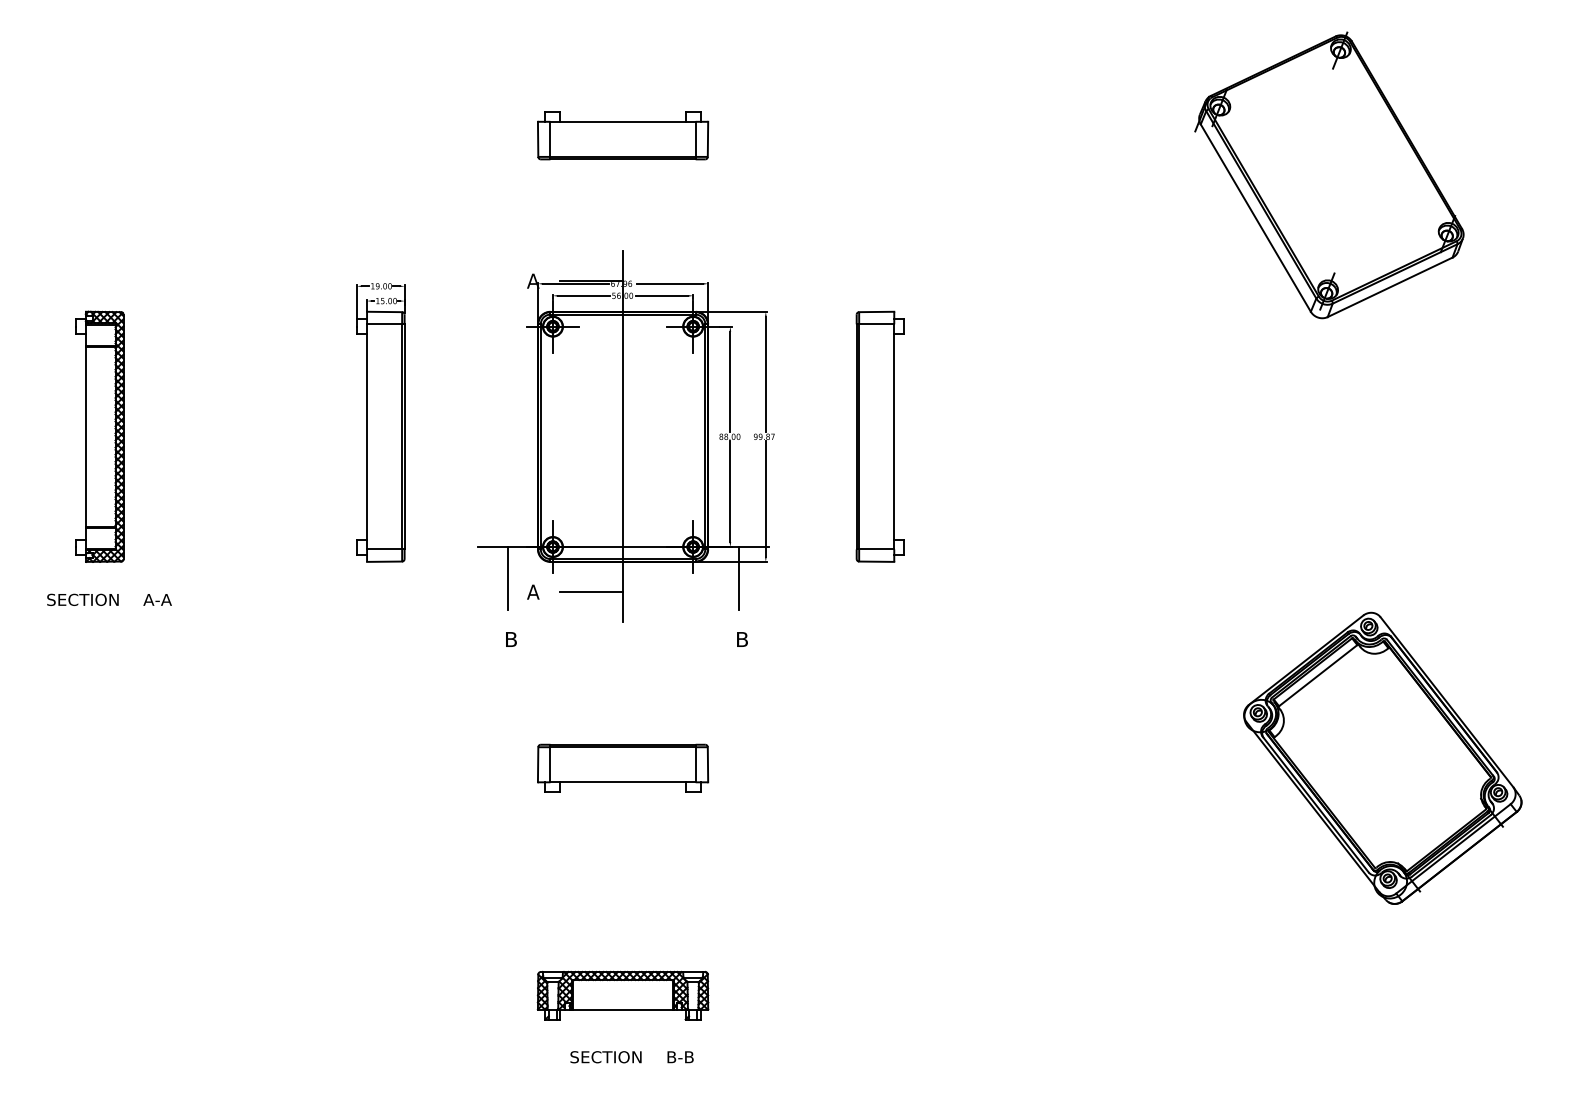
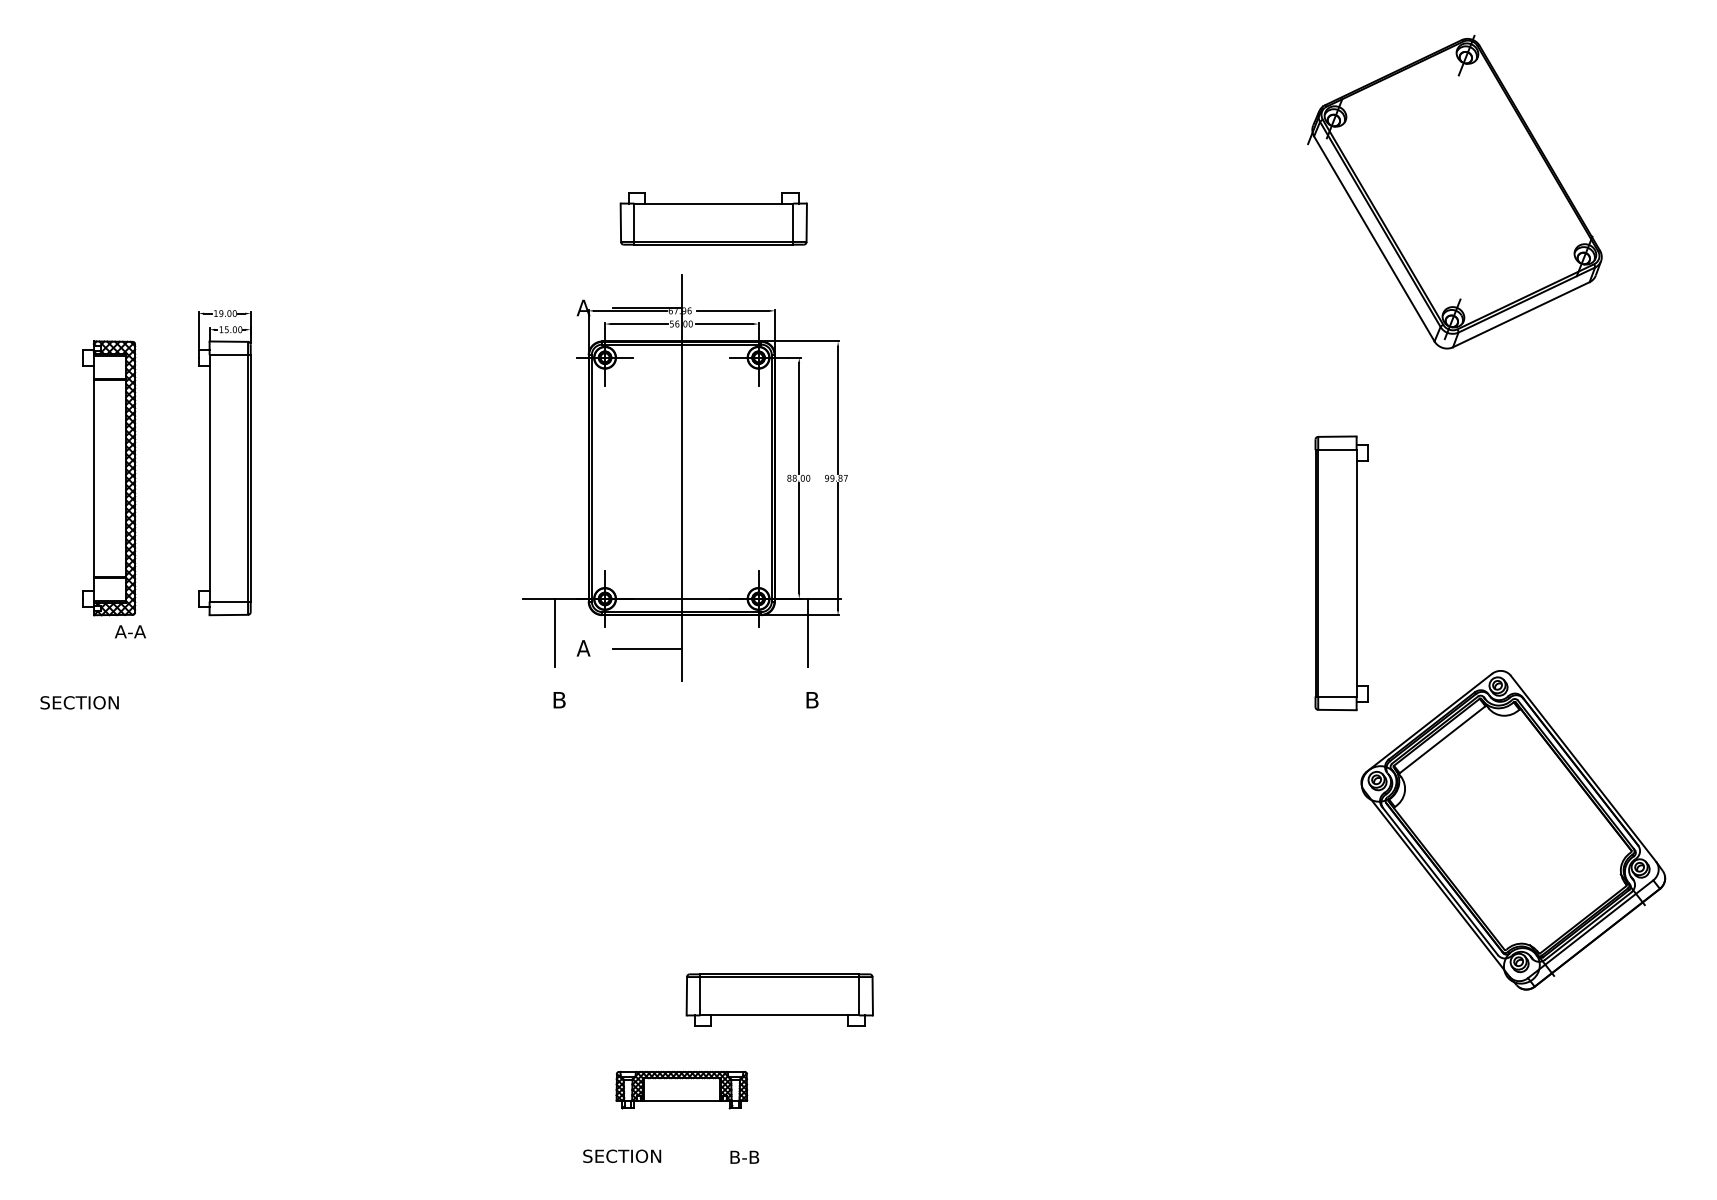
part: (622, 135) -> (713, 218), moved
part: (380, 423) -> (224, 463), moved
part: (880, 436) -> (1341, 573), moved
text: (82, 599) -> (79, 702), moved
text: (157, 599) -> (130, 631), moved
part: (622, 767) -> (779, 999), moved
part: (622, 996) -> (681, 1090), size x0.7
text: (606, 1056) -> (622, 1155), moved

